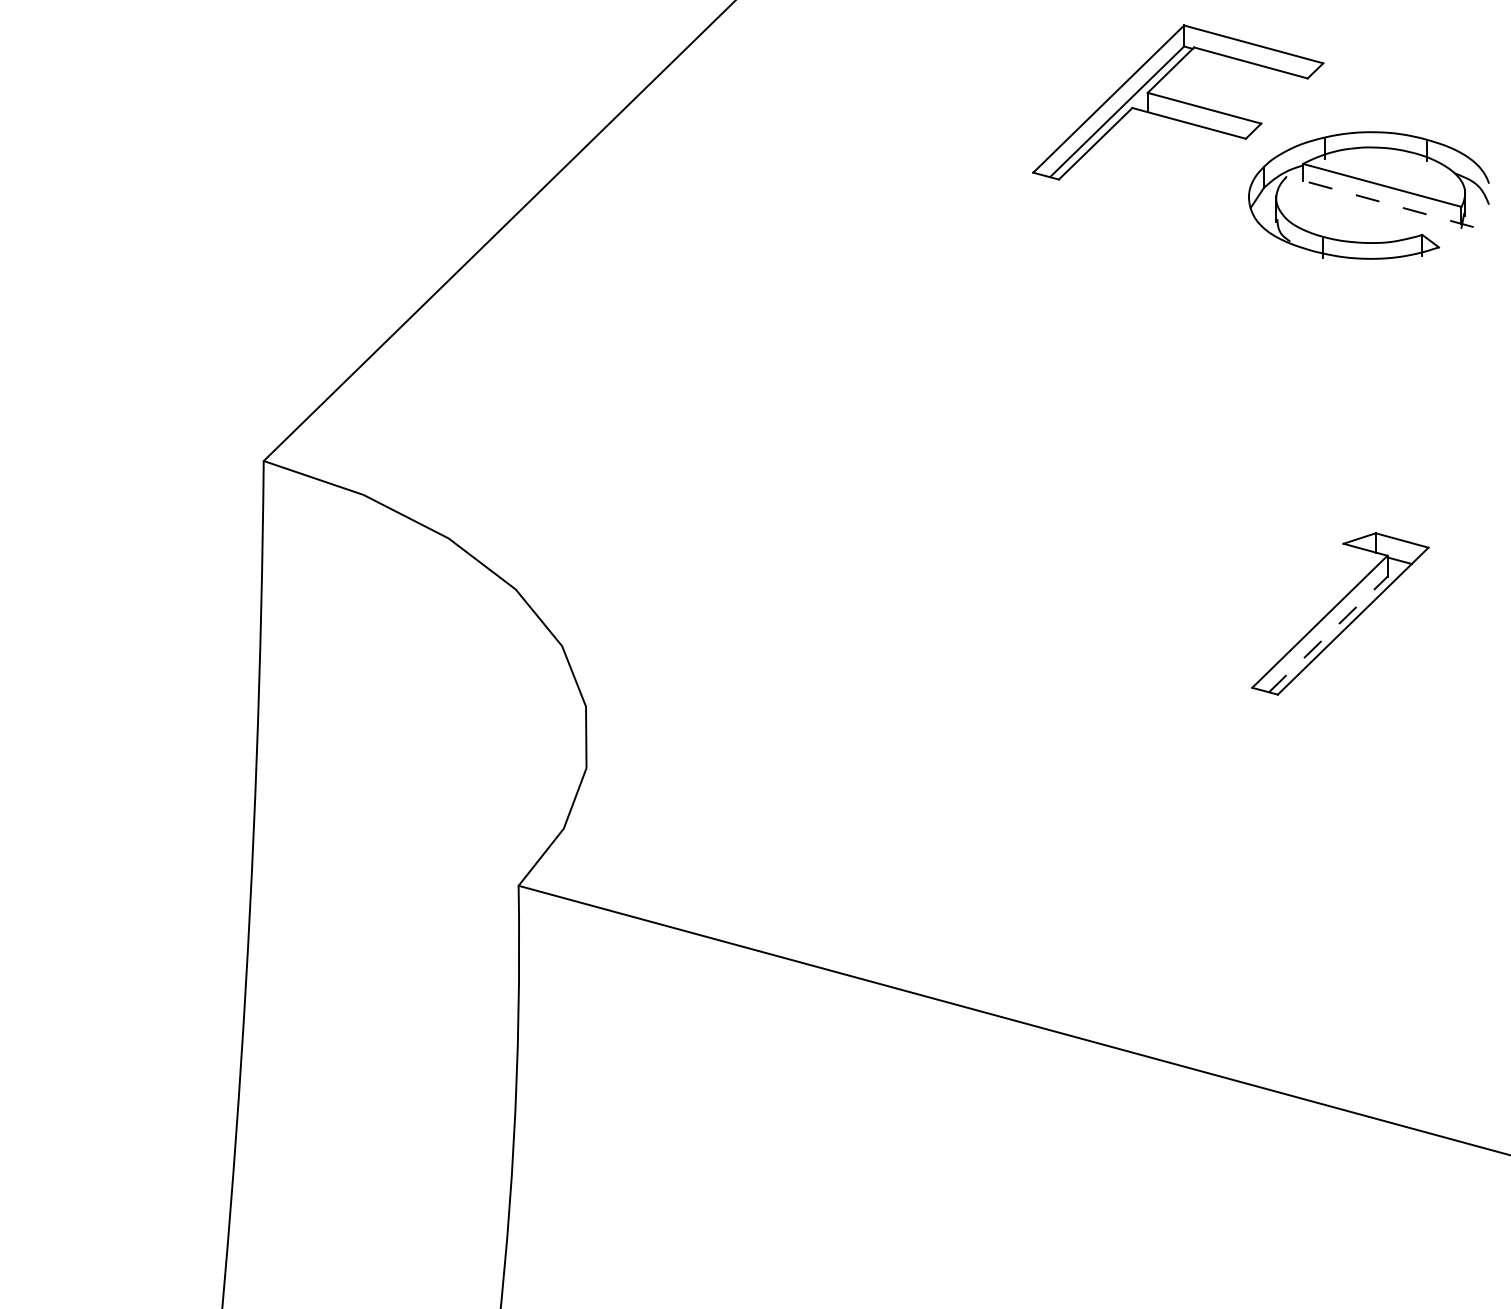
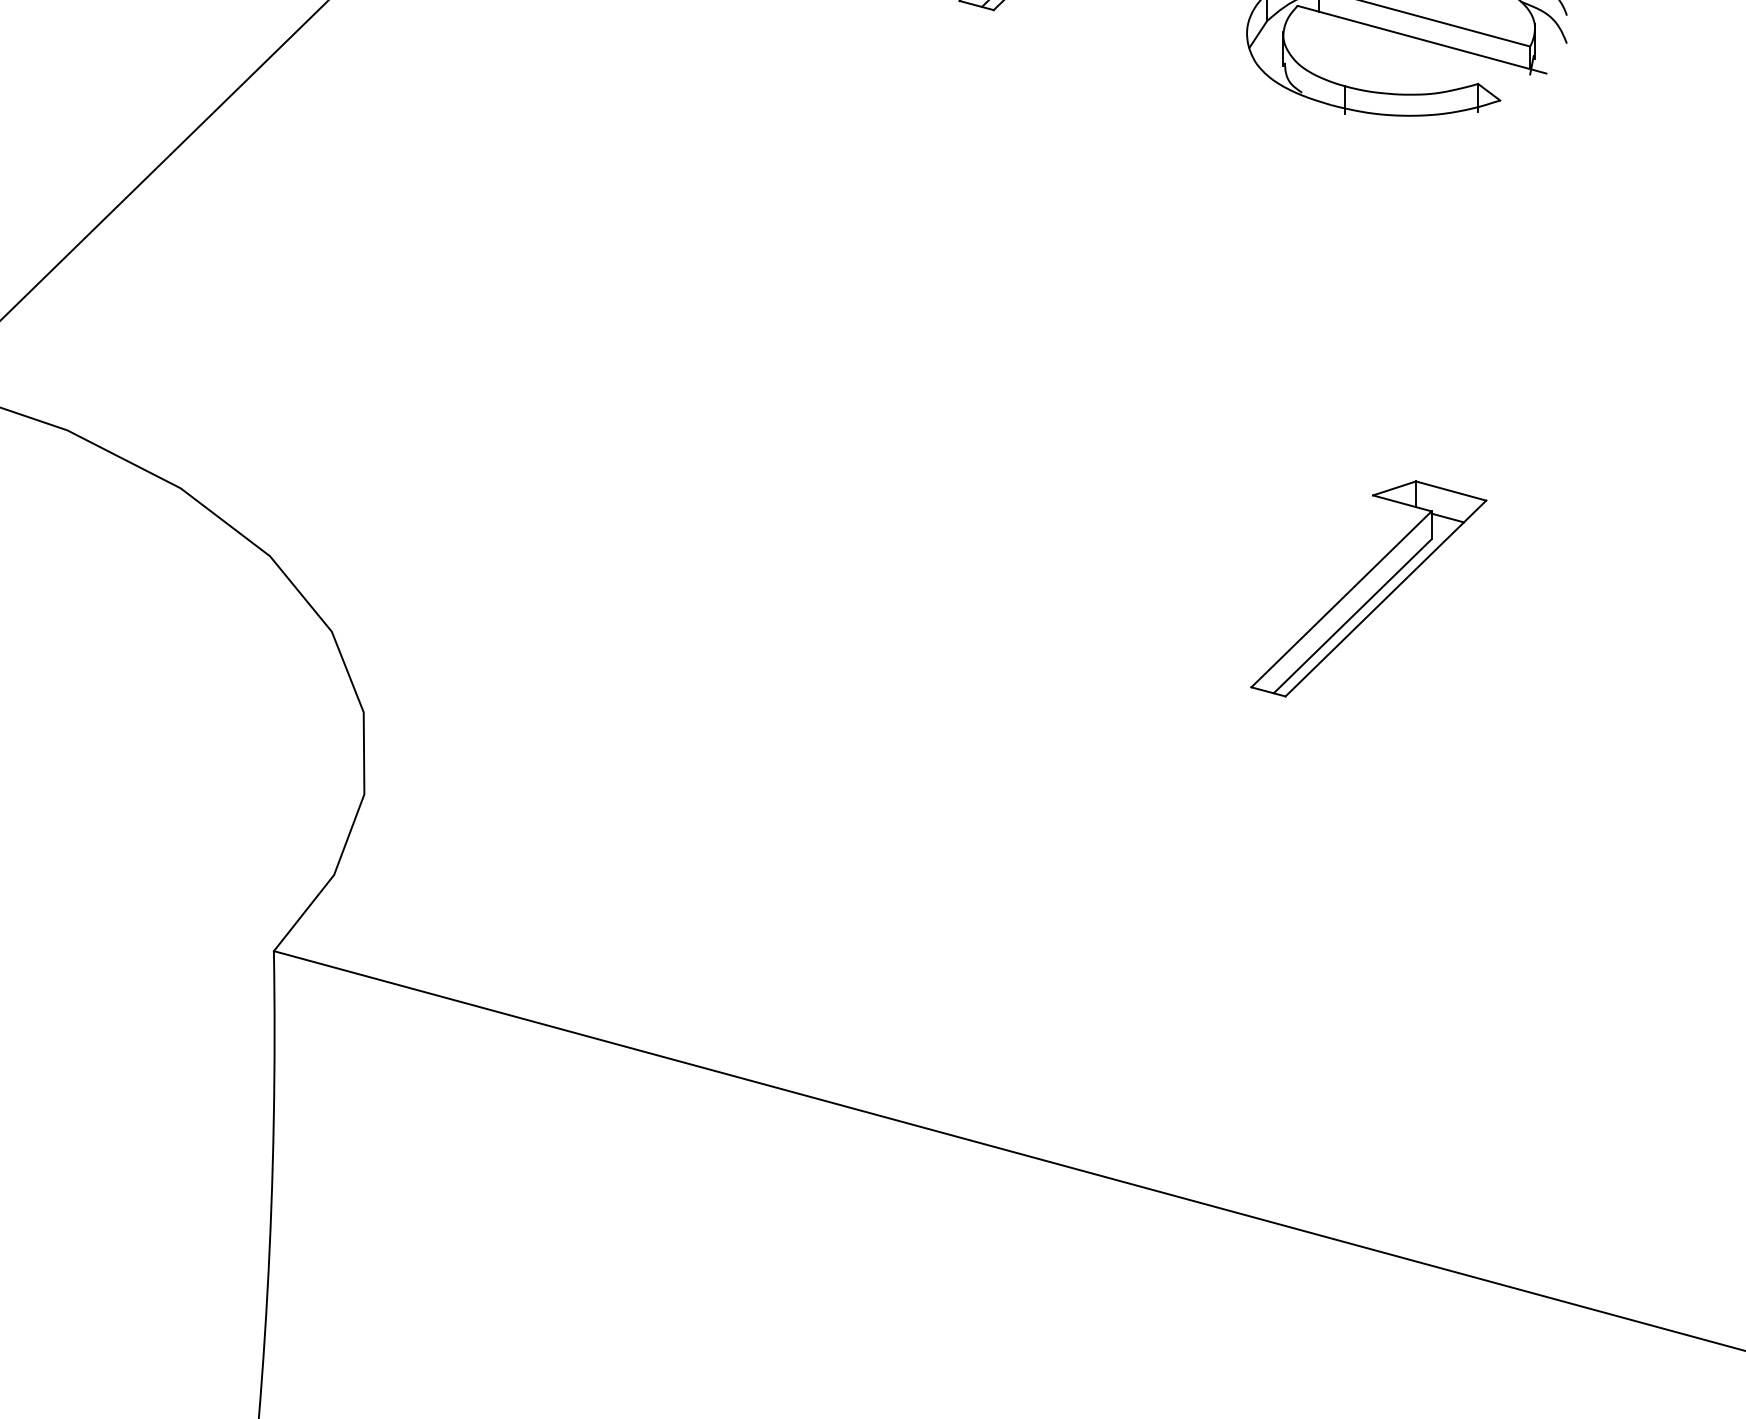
line: (1380, 201) -> (1422, 39), dashed -> solid
line: (1328, 634) -> (1352, 616), dashed -> solid

